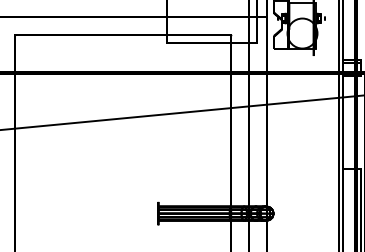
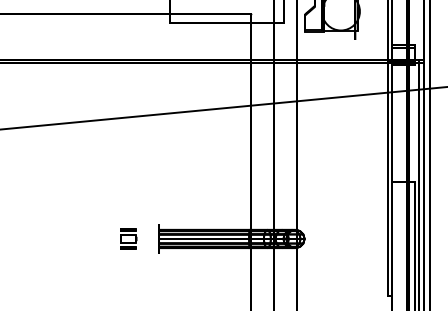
part: (134, 213) -> (128, 238), added

